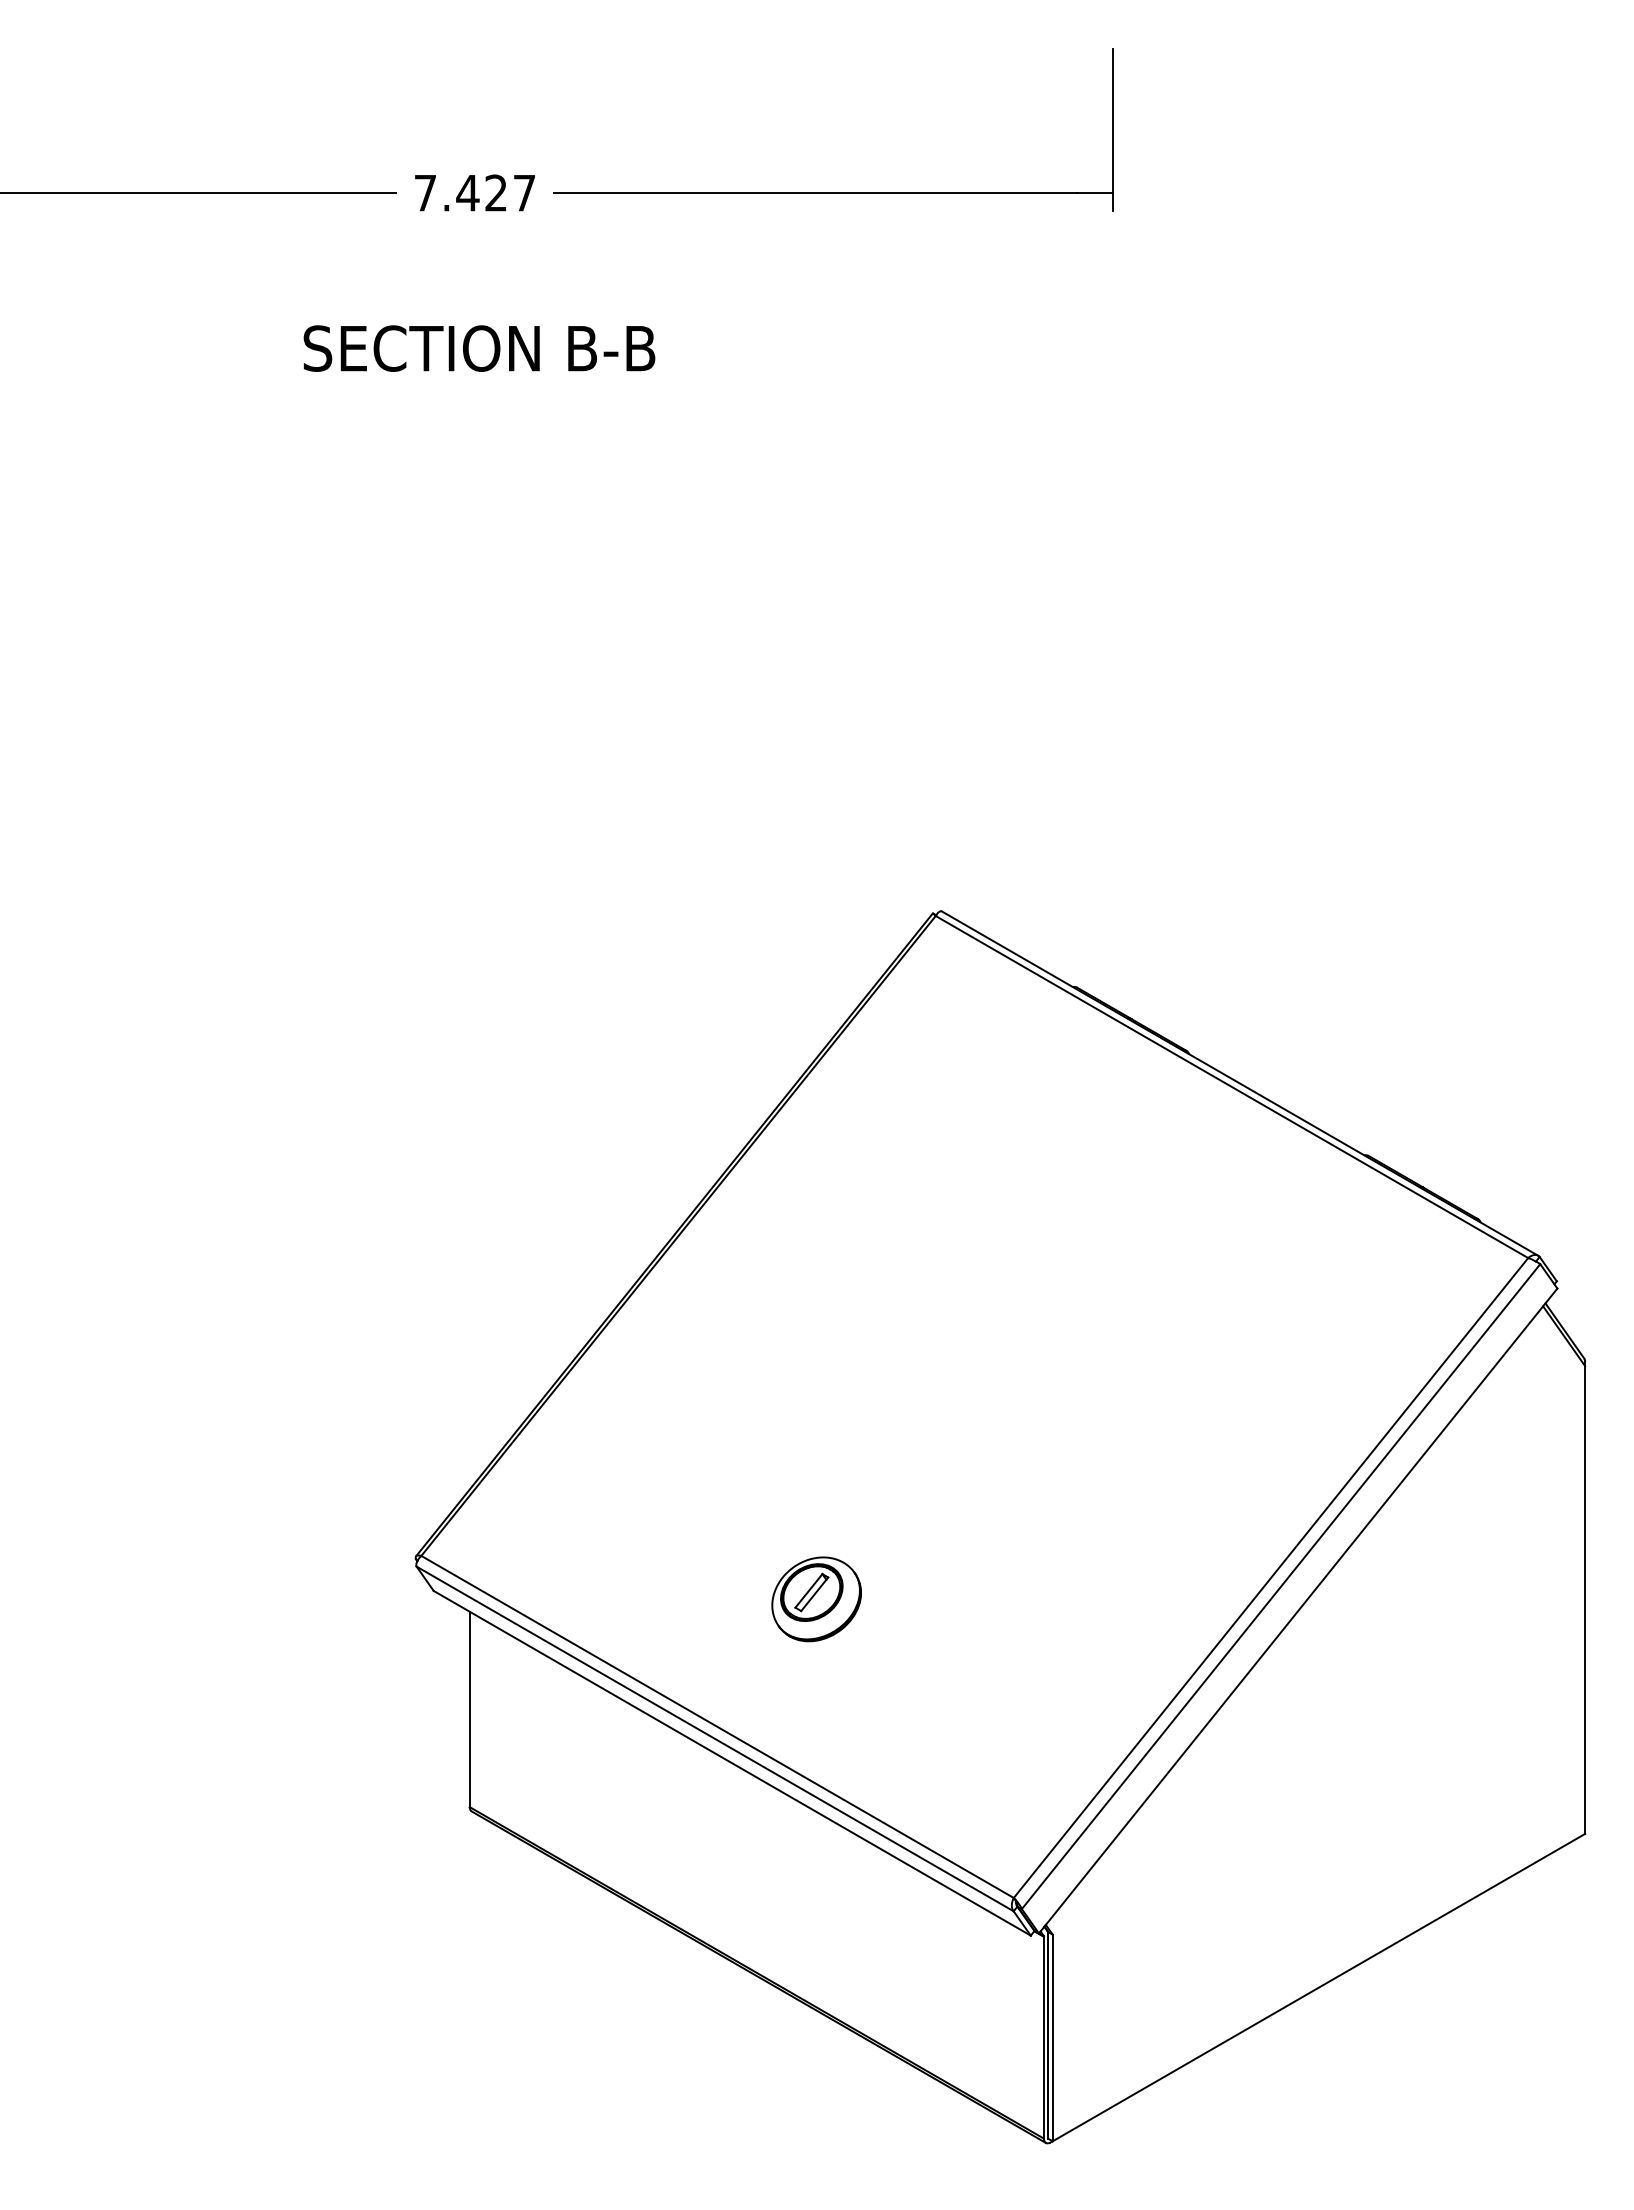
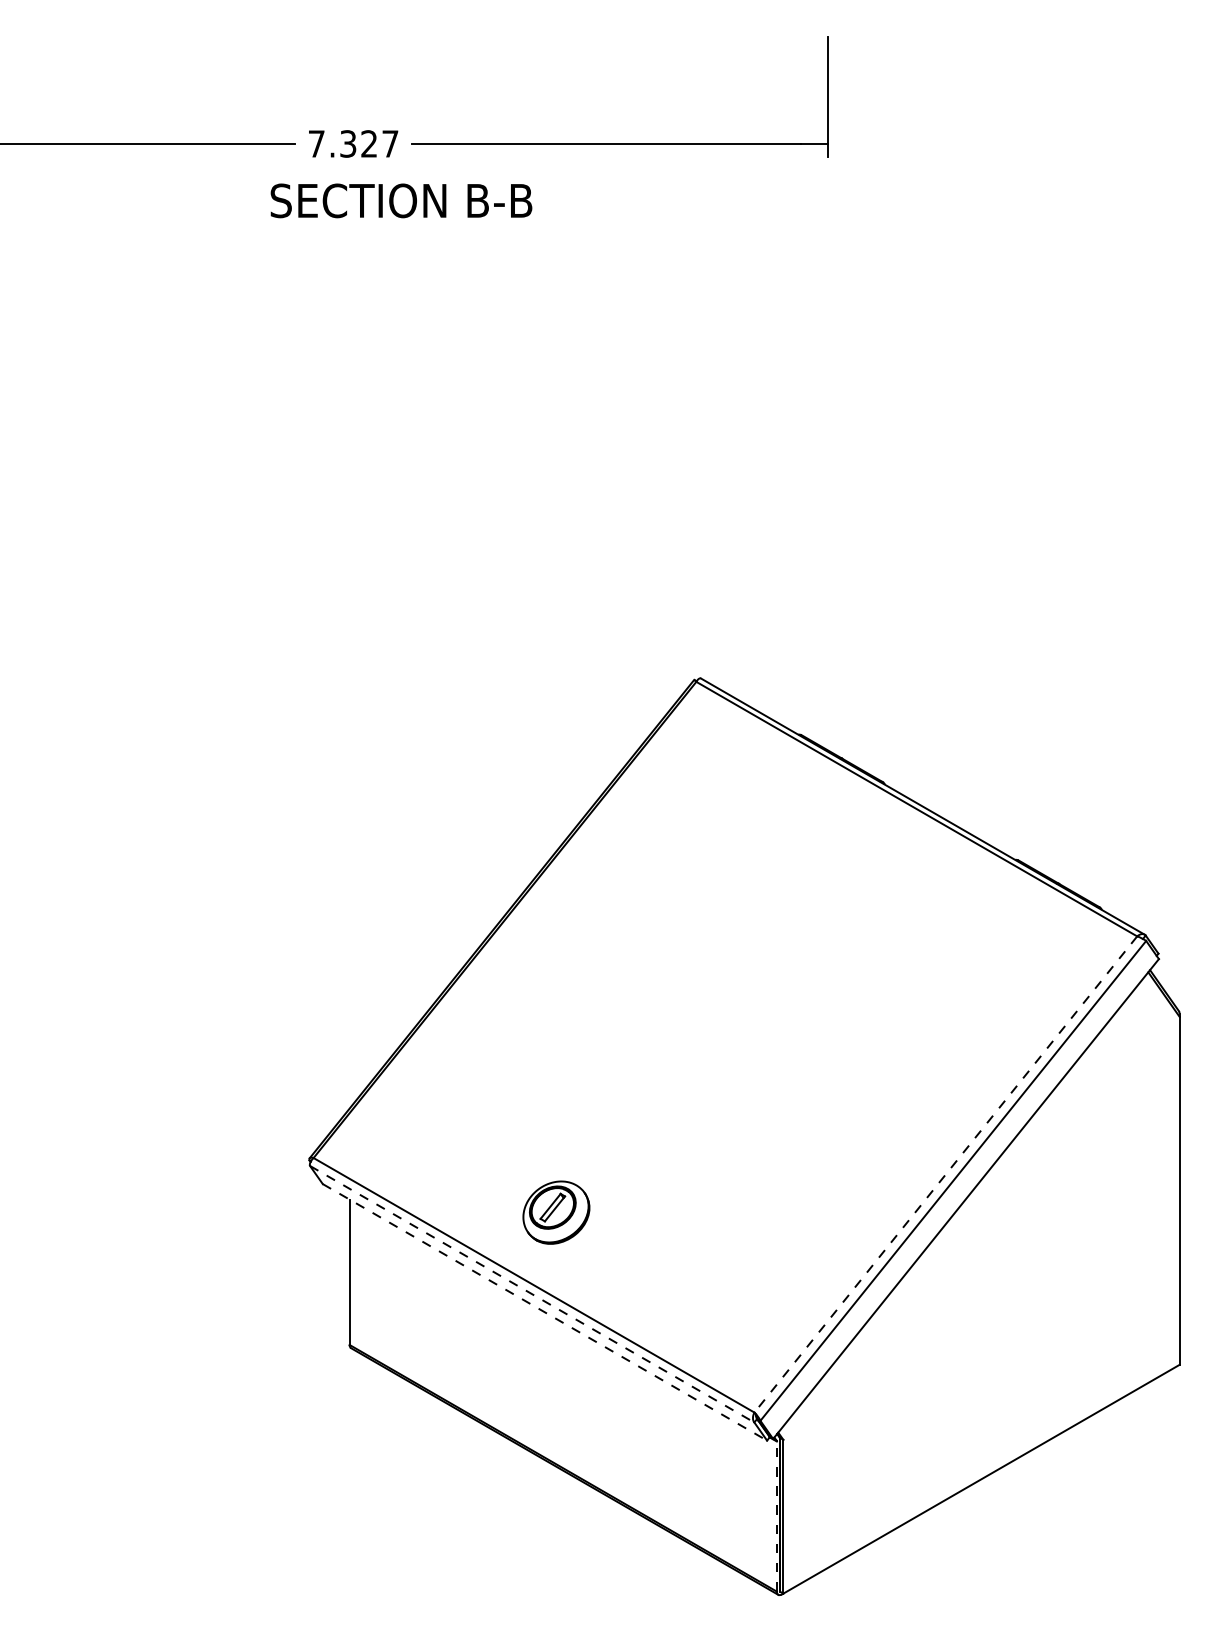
text: (467, 192) -> (347, 143), 7.427 -> 7.327
text: (479, 348) -> (401, 200), moved
line: (1271, 1578) -> (946, 1174), solid -> dashed
part: (816, 1599) -> (556, 1212), moved
line: (715, 1738) -> (532, 1293), solid -> dashed
line: (732, 1763) -> (545, 1312), solid -> dashed
line: (1043, 2037) -> (776, 1516), solid -> dashed

